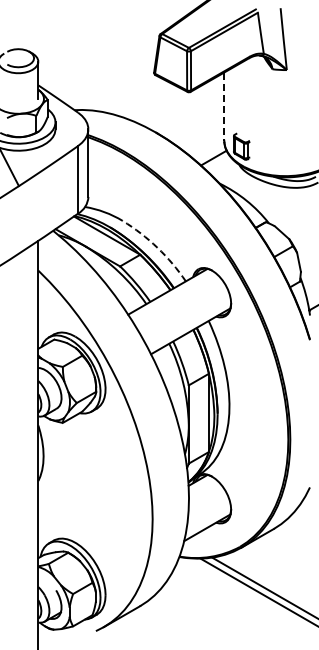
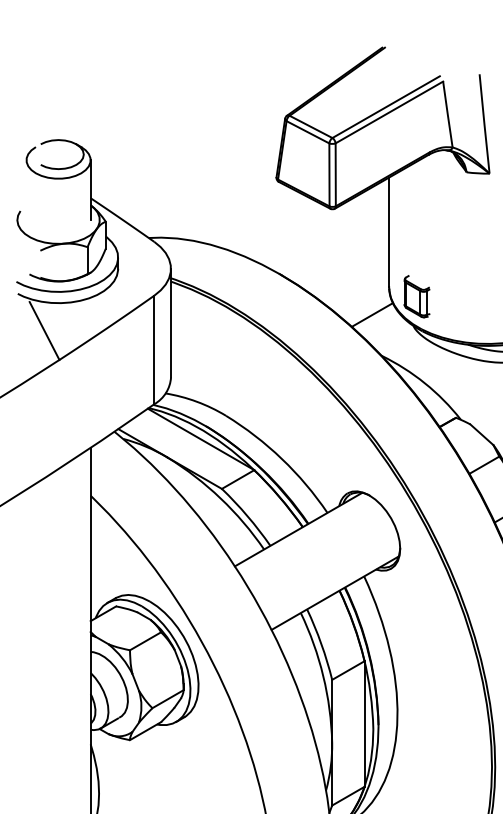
line: (224, 107) -> (389, 233), dashed -> solid
arc: (157, 247) -> (281, 458), dashed -> solid

